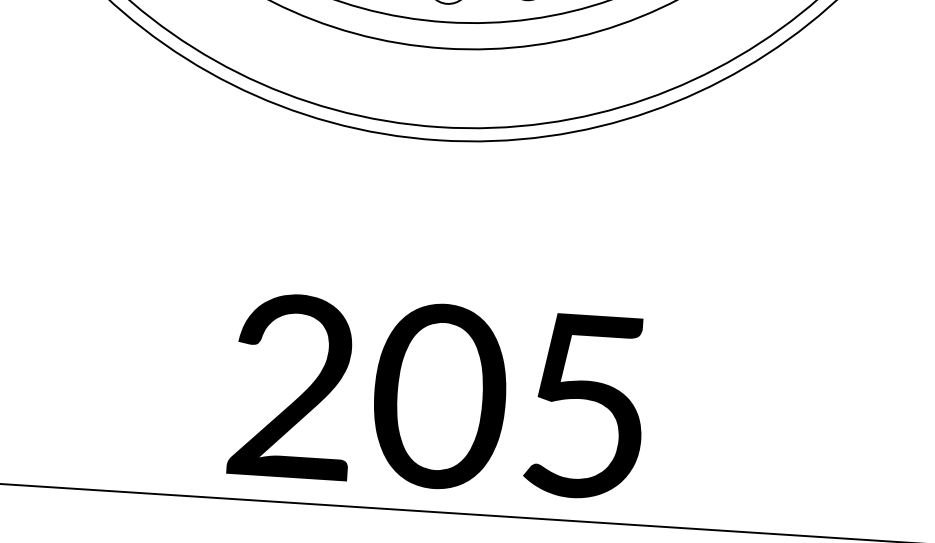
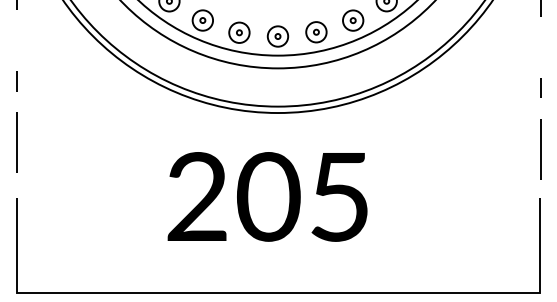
text: (437, 395) -> (267, 196), moved

